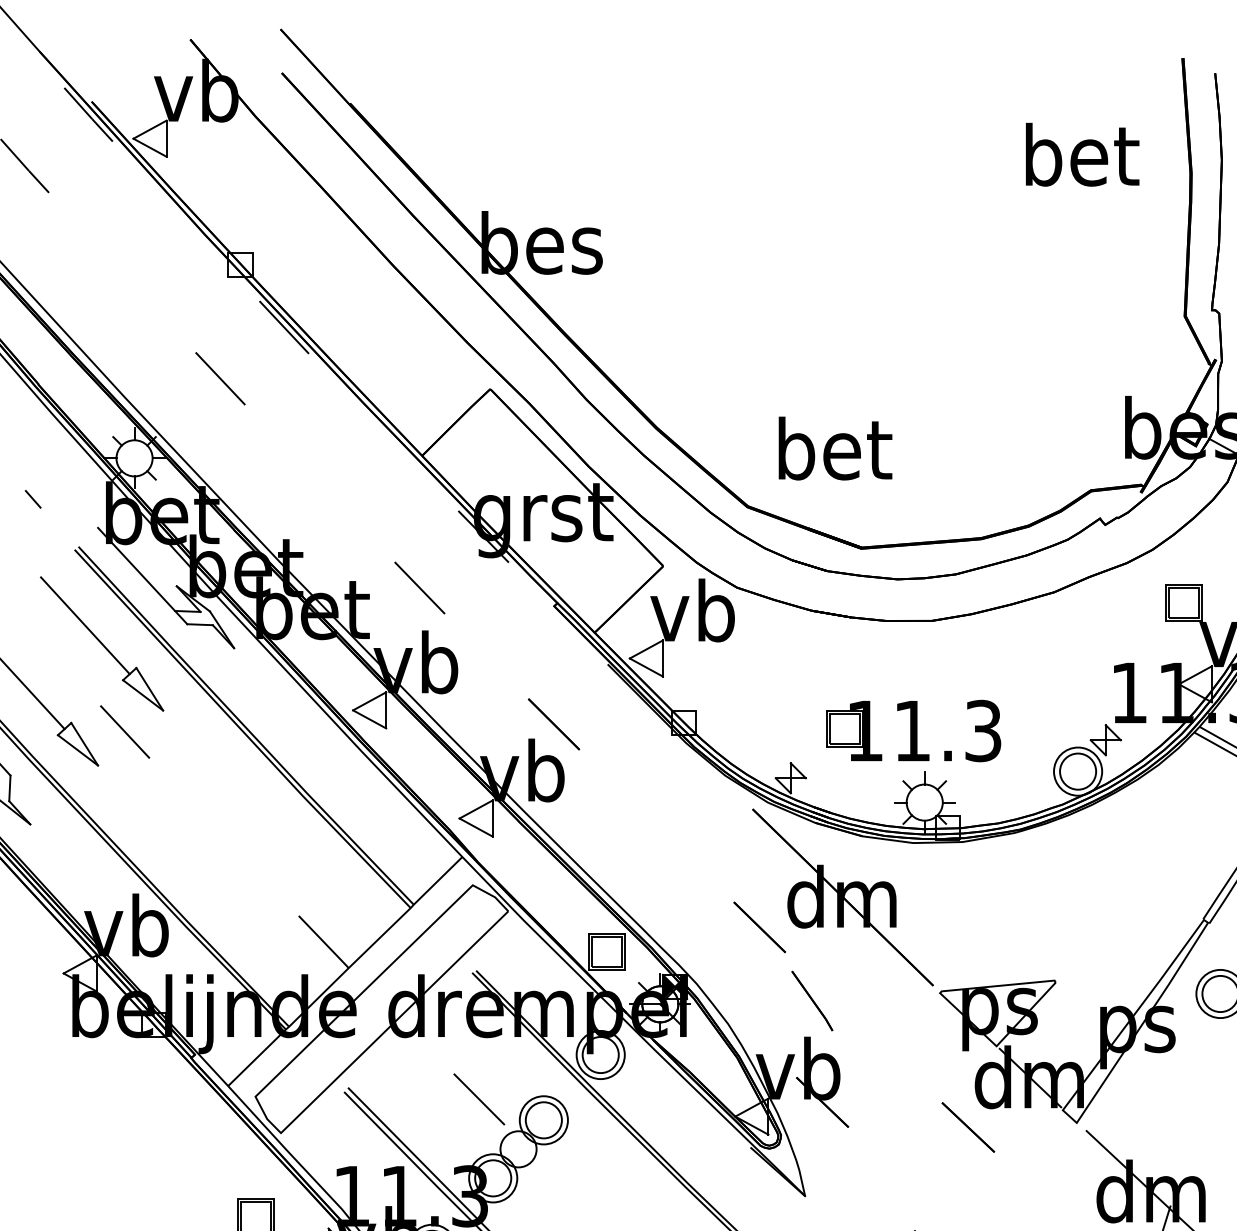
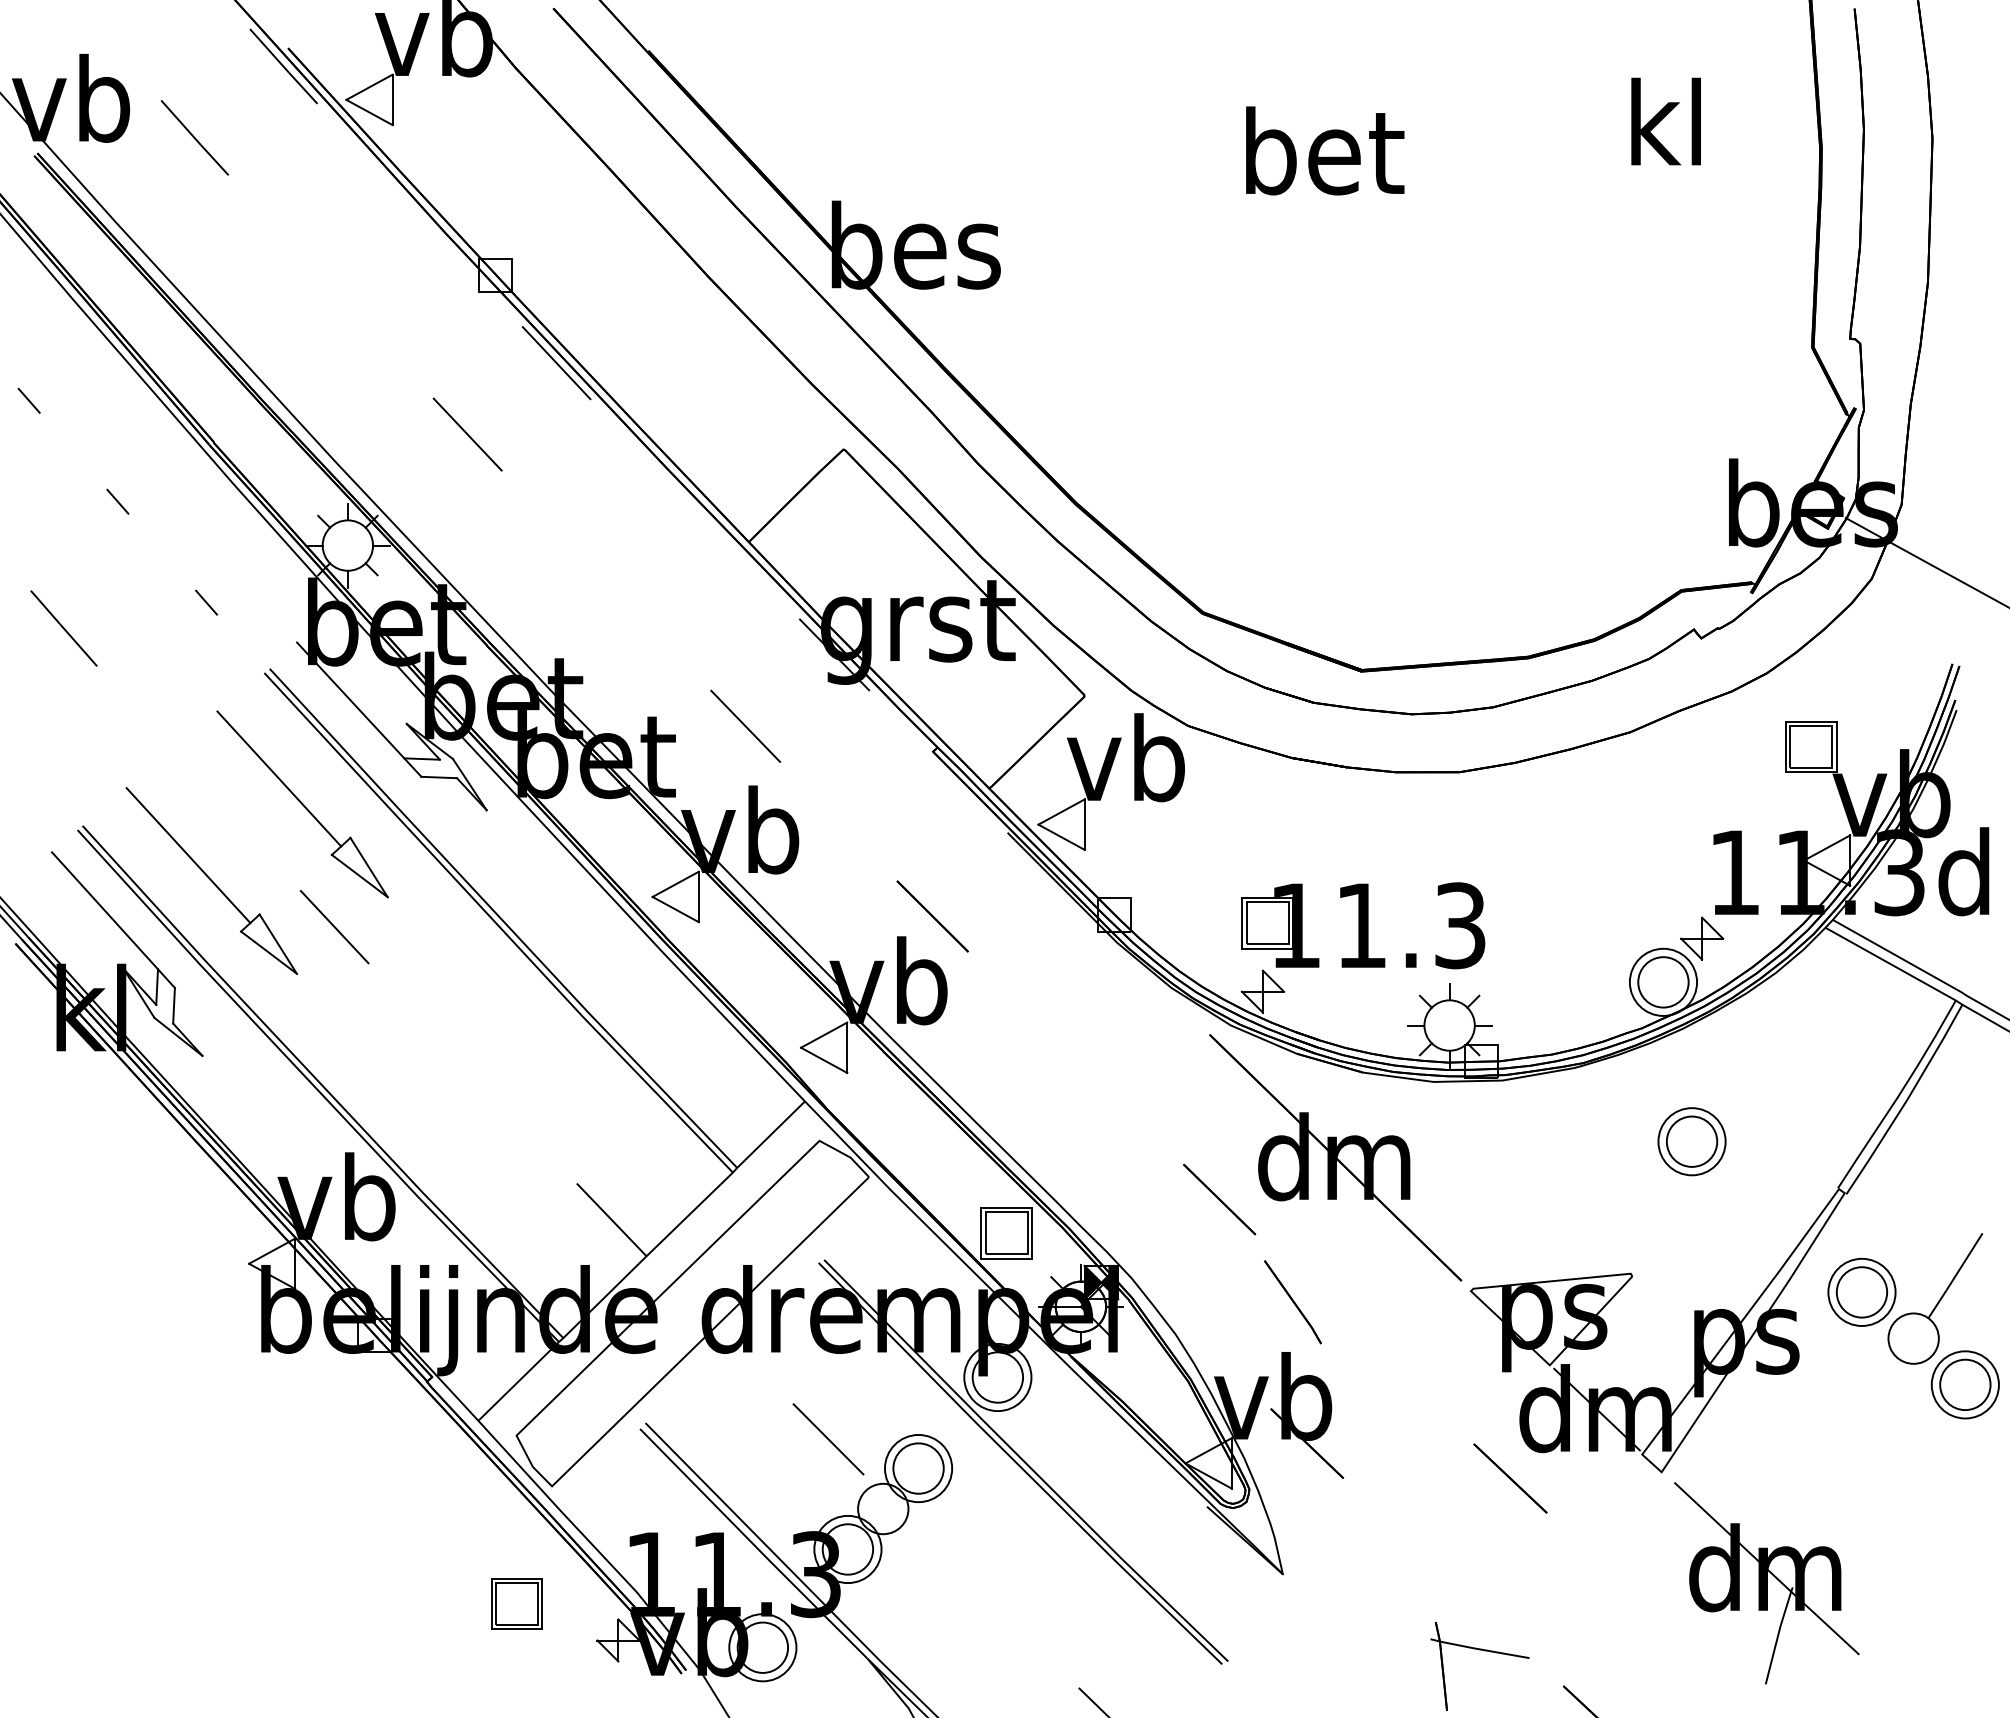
text: (1082, 154) -> (1669, 121), bet -> kl
text: (835, 448) -> (1325, 150), moved
part: (913, 730) -> (1363, 925), moved
part: (1098, 885) -> (1691, 1141), added

